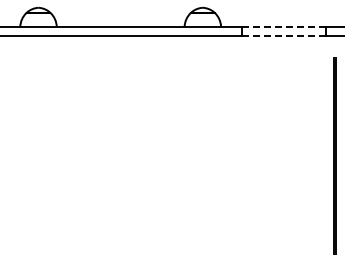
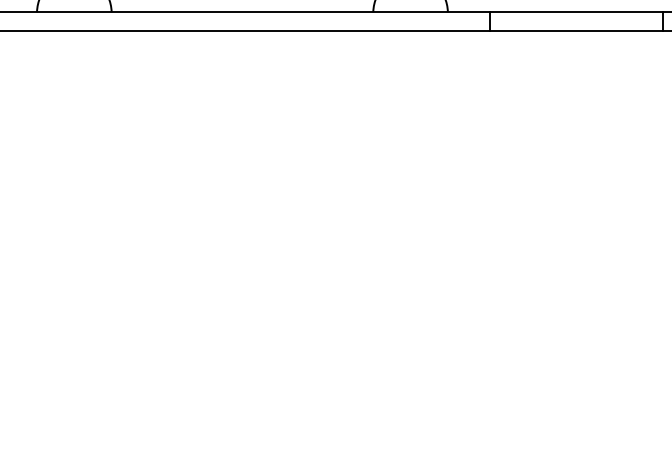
line: (283, 26) -> (575, 11), dashed -> solid
line: (284, 36) -> (577, 31), dashed -> solid

